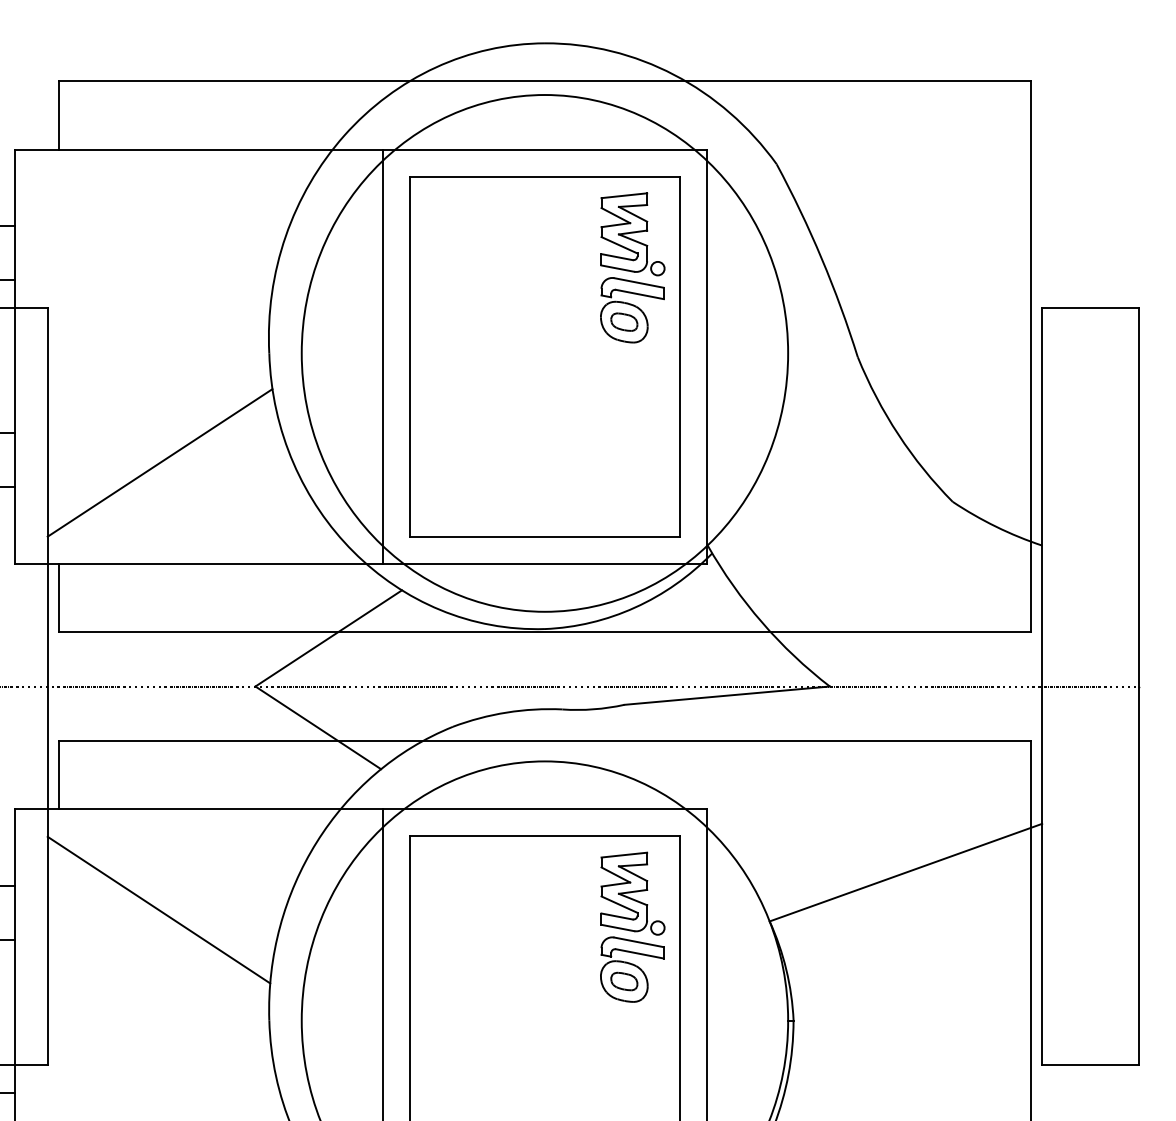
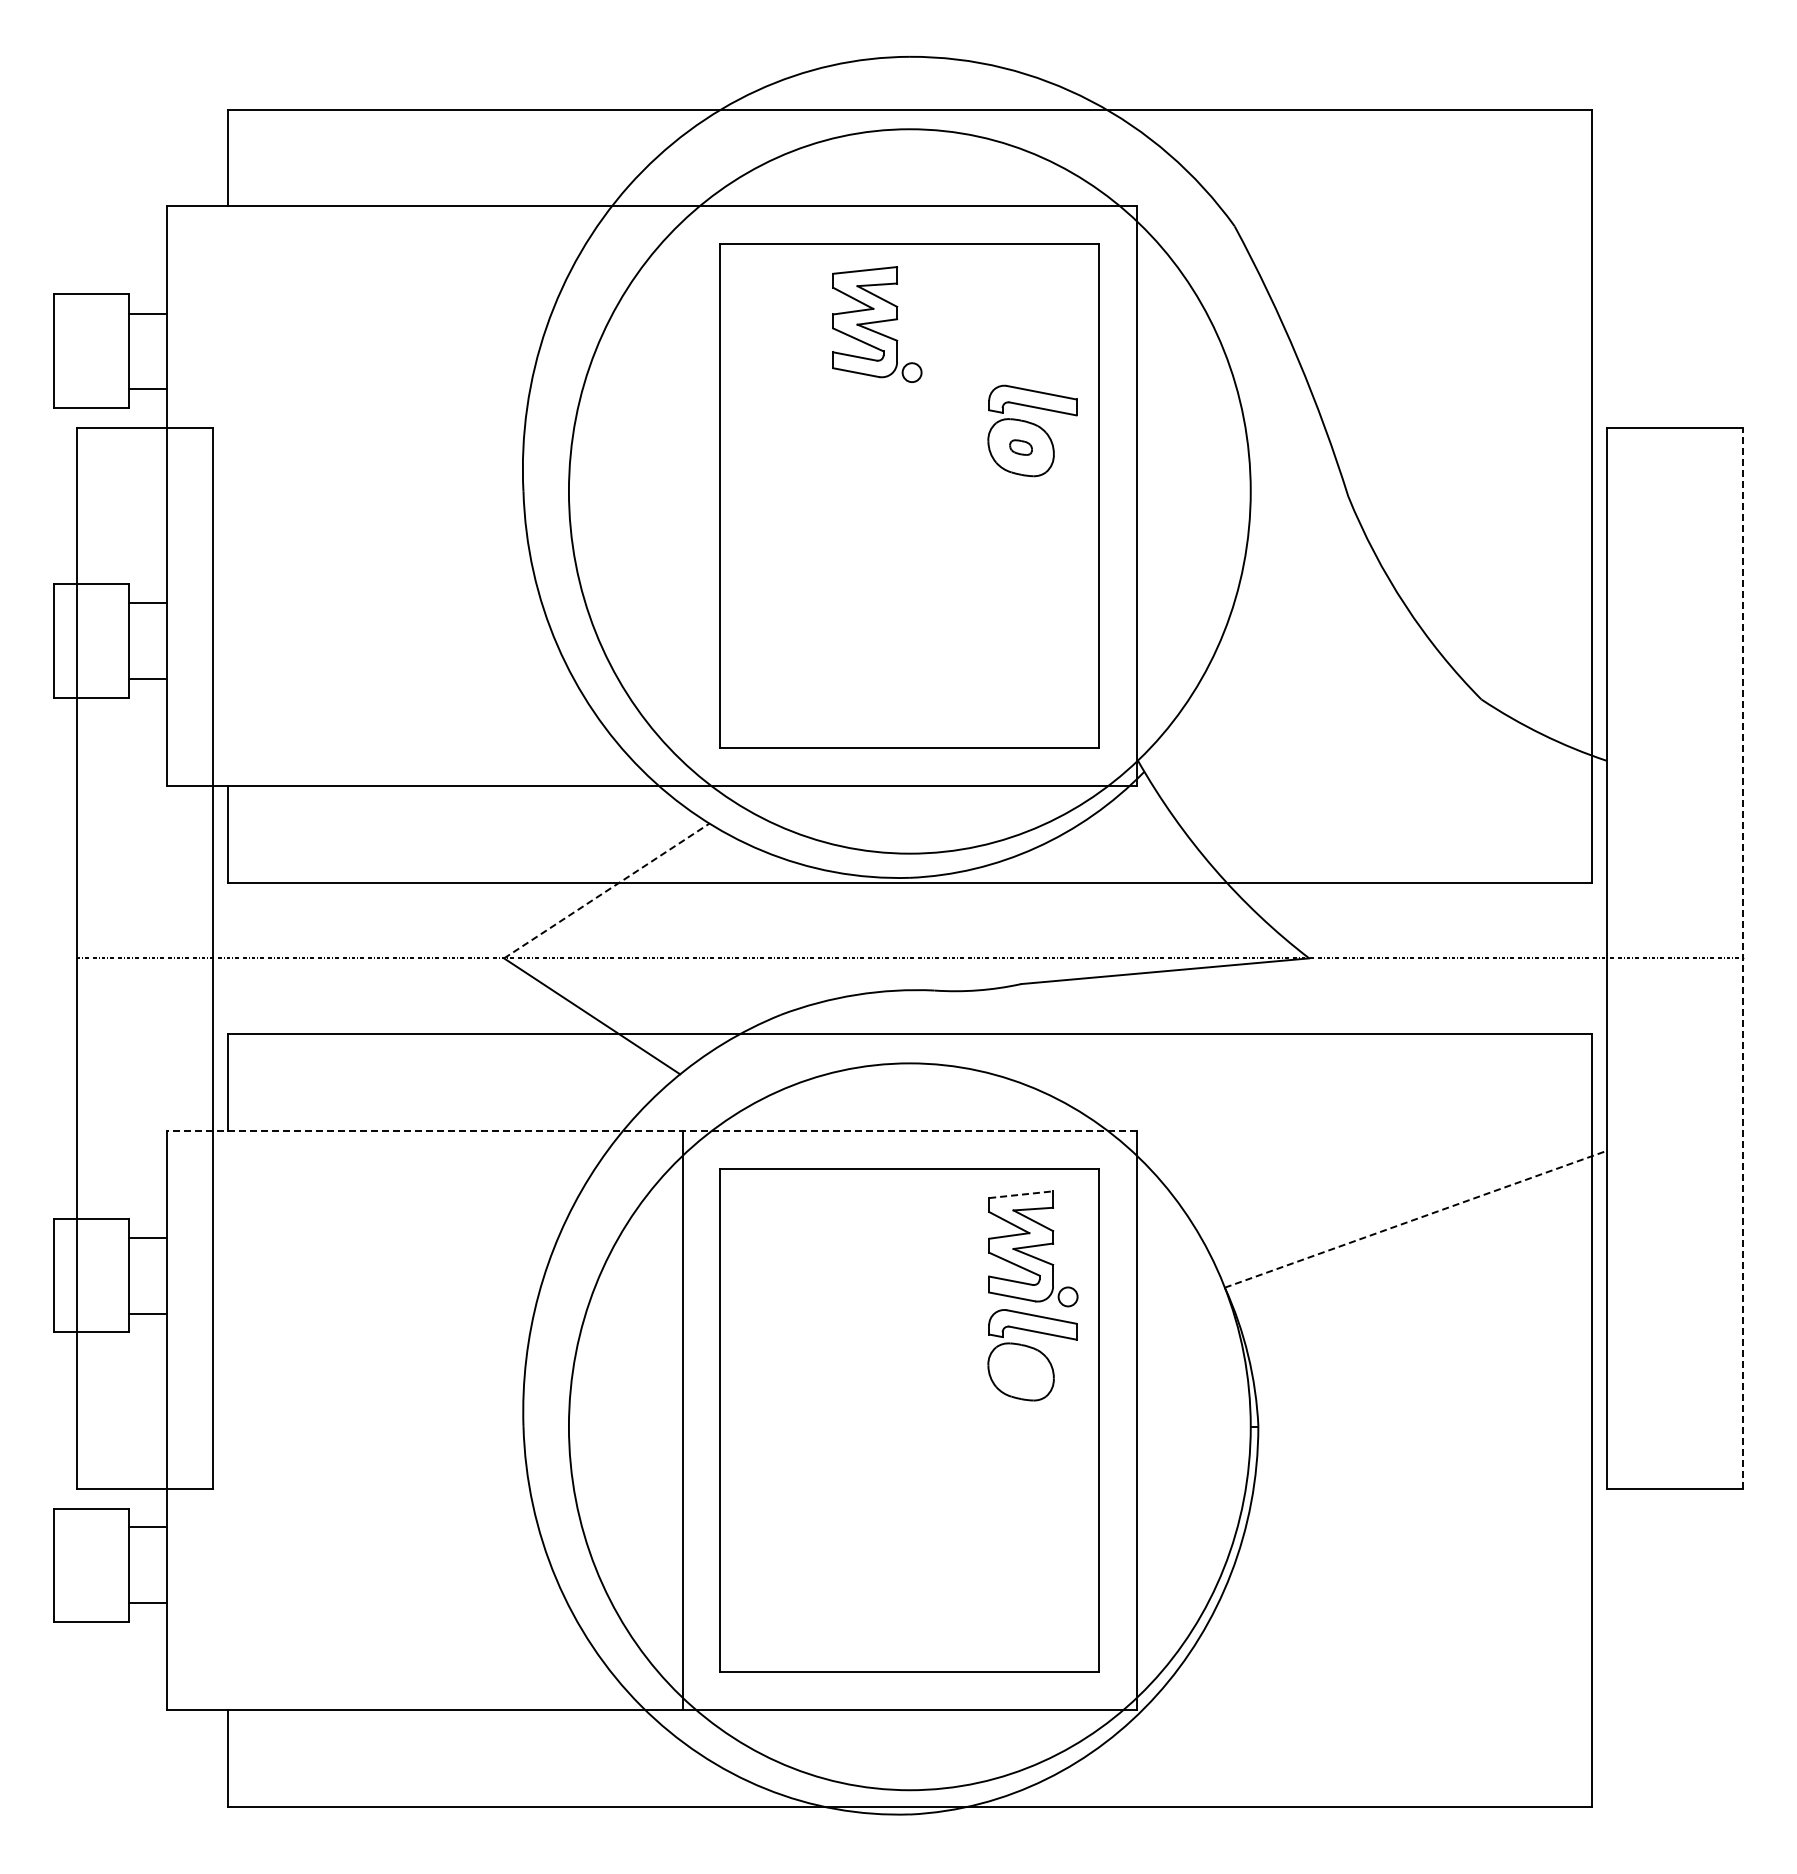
part: (633, 234) -> (877, 324), moved
part: (623, 322) -> (1020, 447), size x0.6
line: (382, 357) -> (682, 496), removed
line: (159, 462) -> (369, 644), removed
line: (328, 638) -> (606, 890), solid -> dashed
line: (1139, 685) -> (1743, 957), solid -> dashed
line: (361, 809) -> (652, 1130), solid -> dashed
line: (624, 854) -> (1021, 1194), solid -> dashed
line: (905, 872) -> (1415, 1219), solid -> dashed
line: (158, 909) -> (368, 1271), removed
part: (623, 981) -> (1020, 1371), removed

